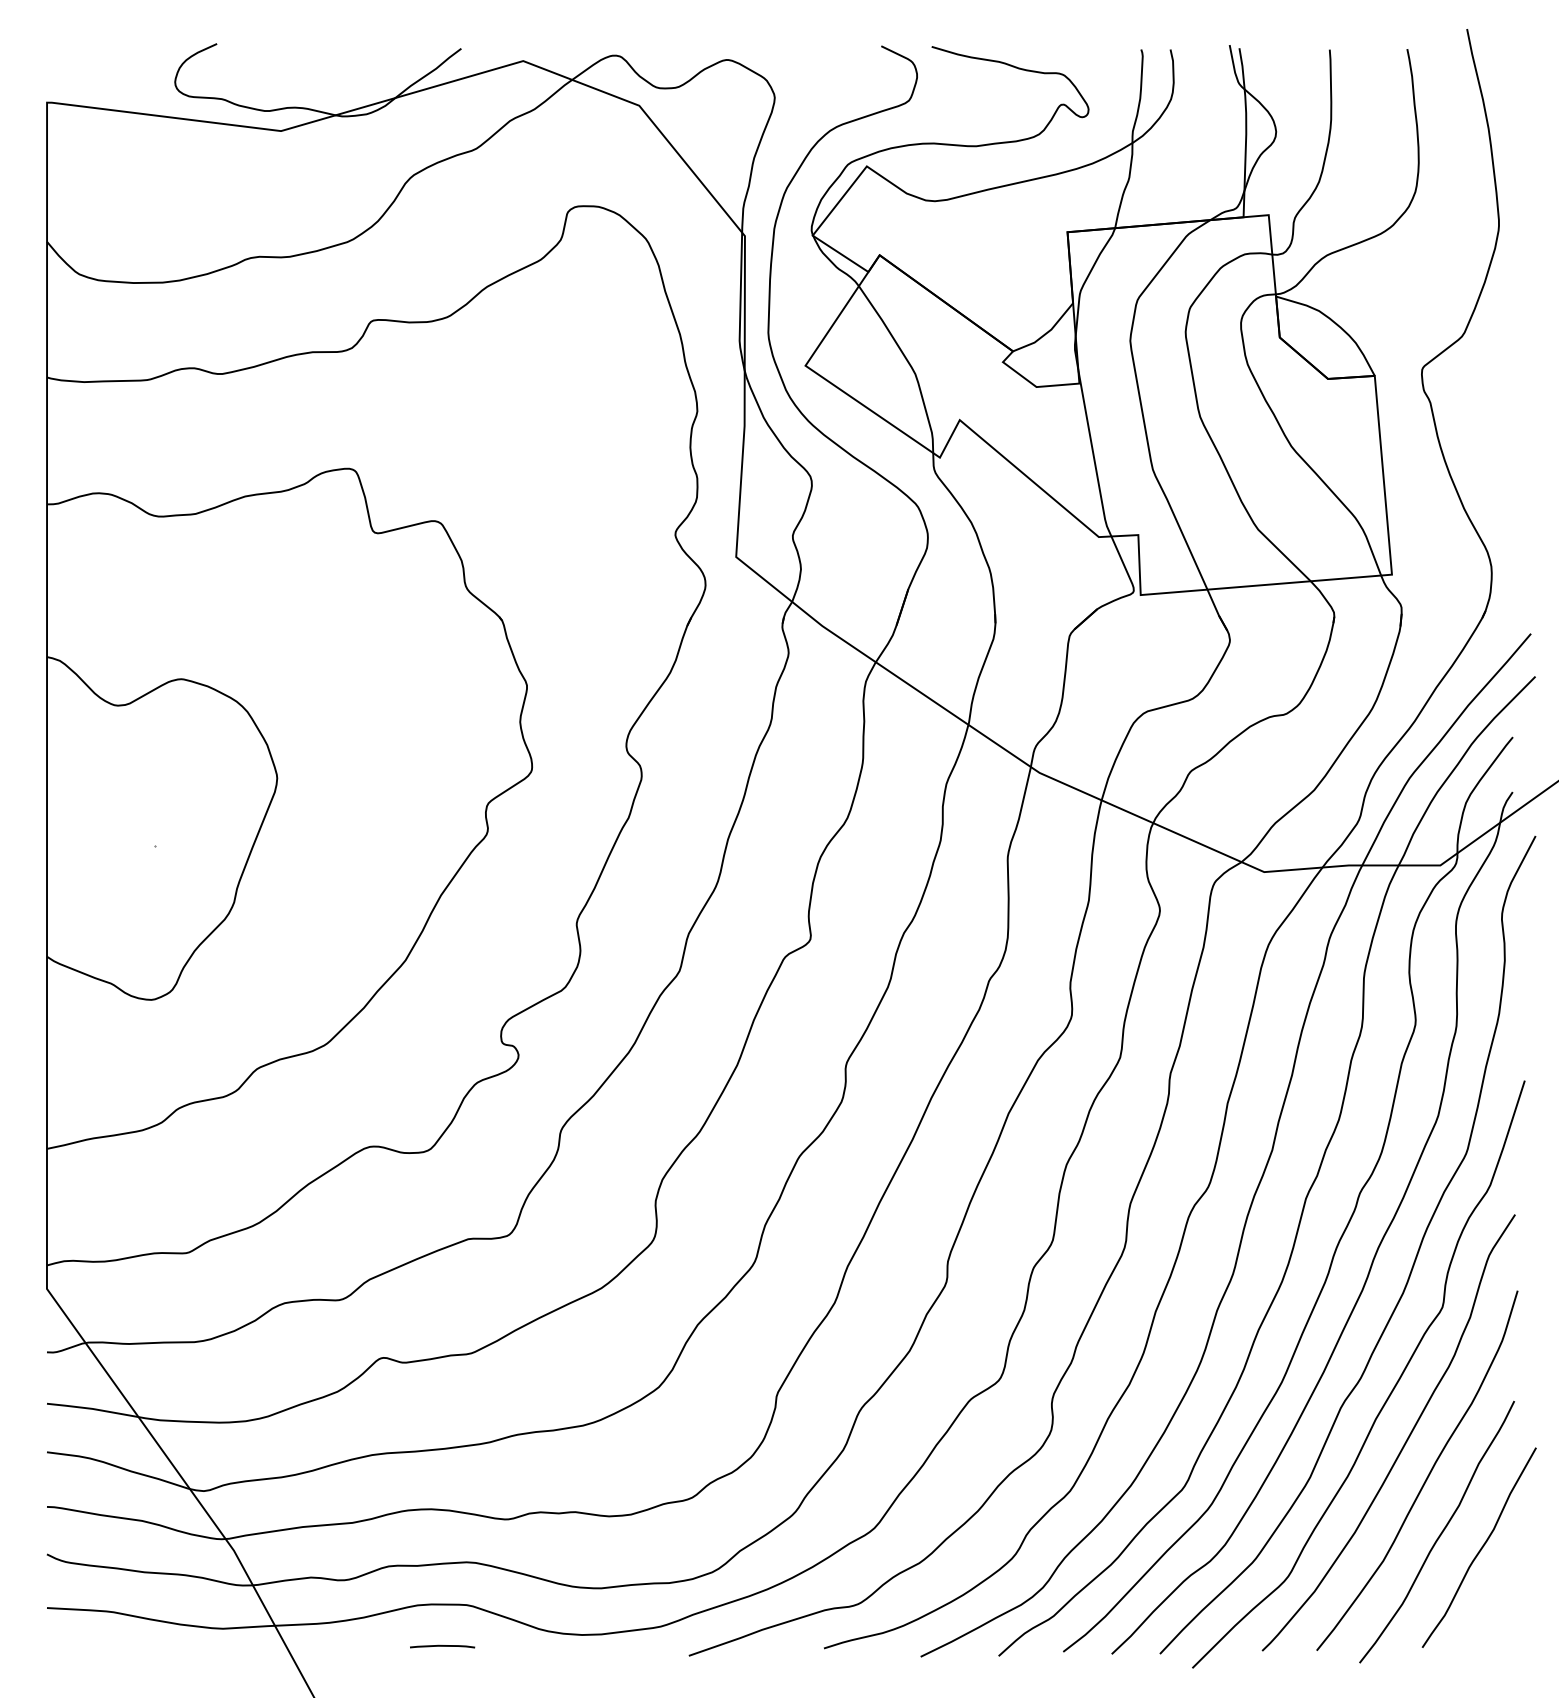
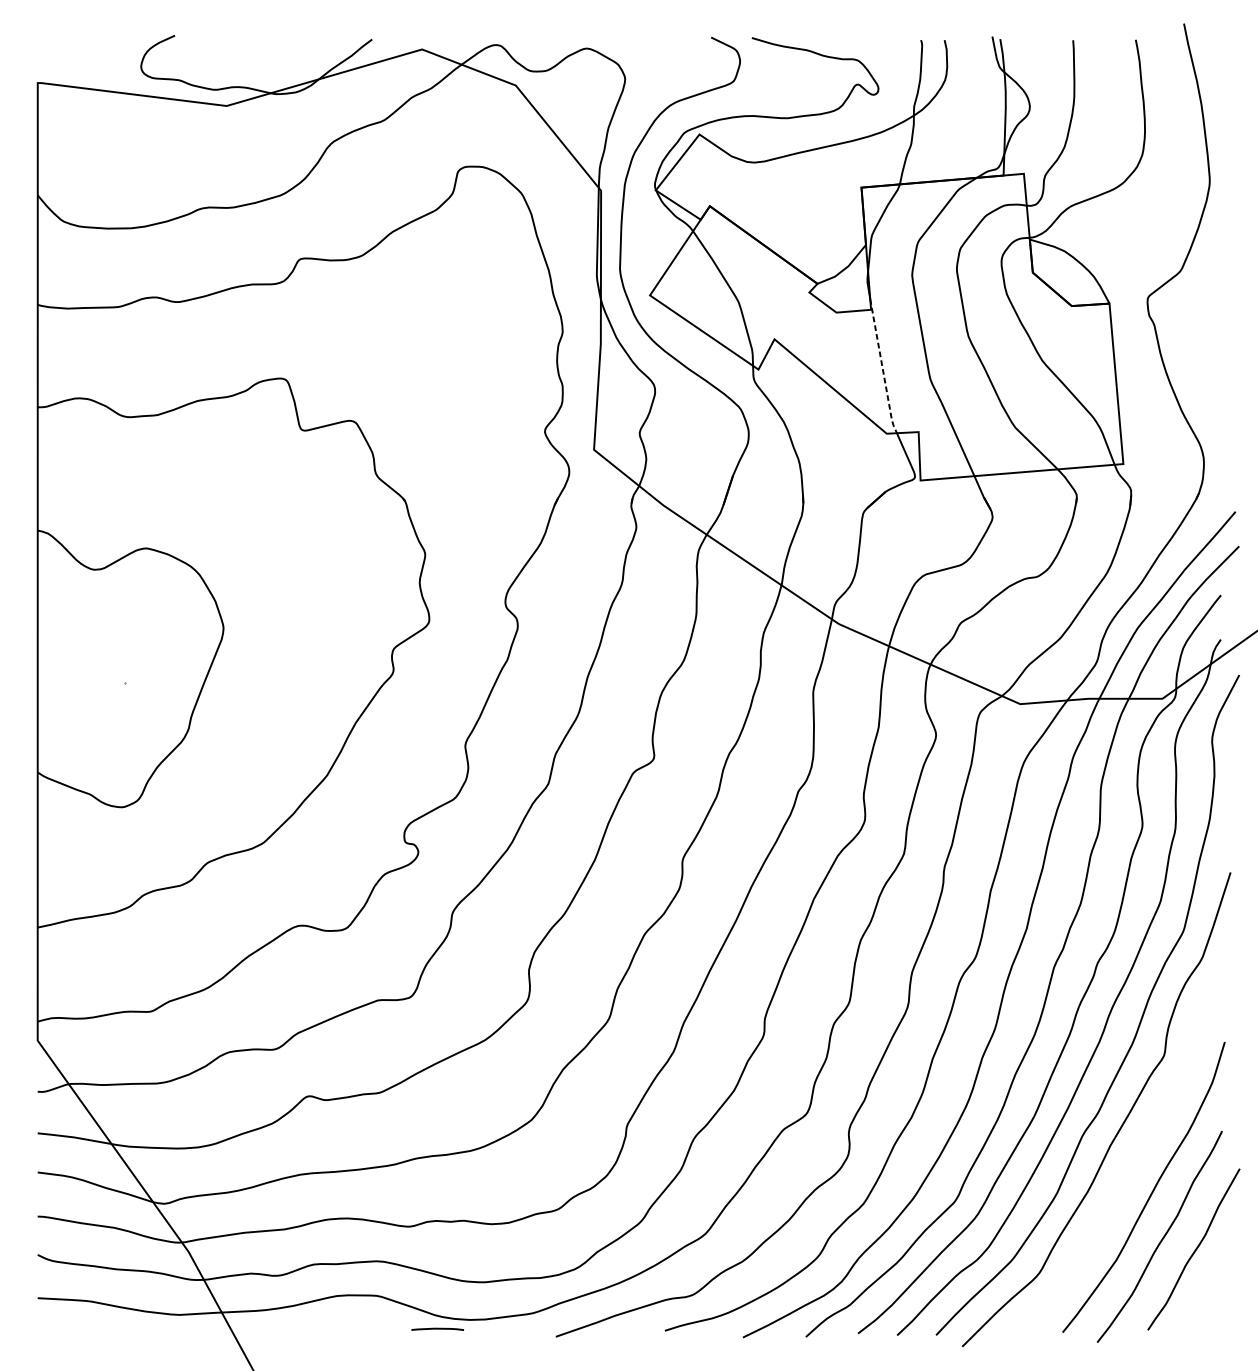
line: (1093, 455) -> (882, 367), solid -> dashed
curve: (1404, 1442) -> (1133, 1164), removed
curve: (442, 1646) -> (437, 1329), moved

